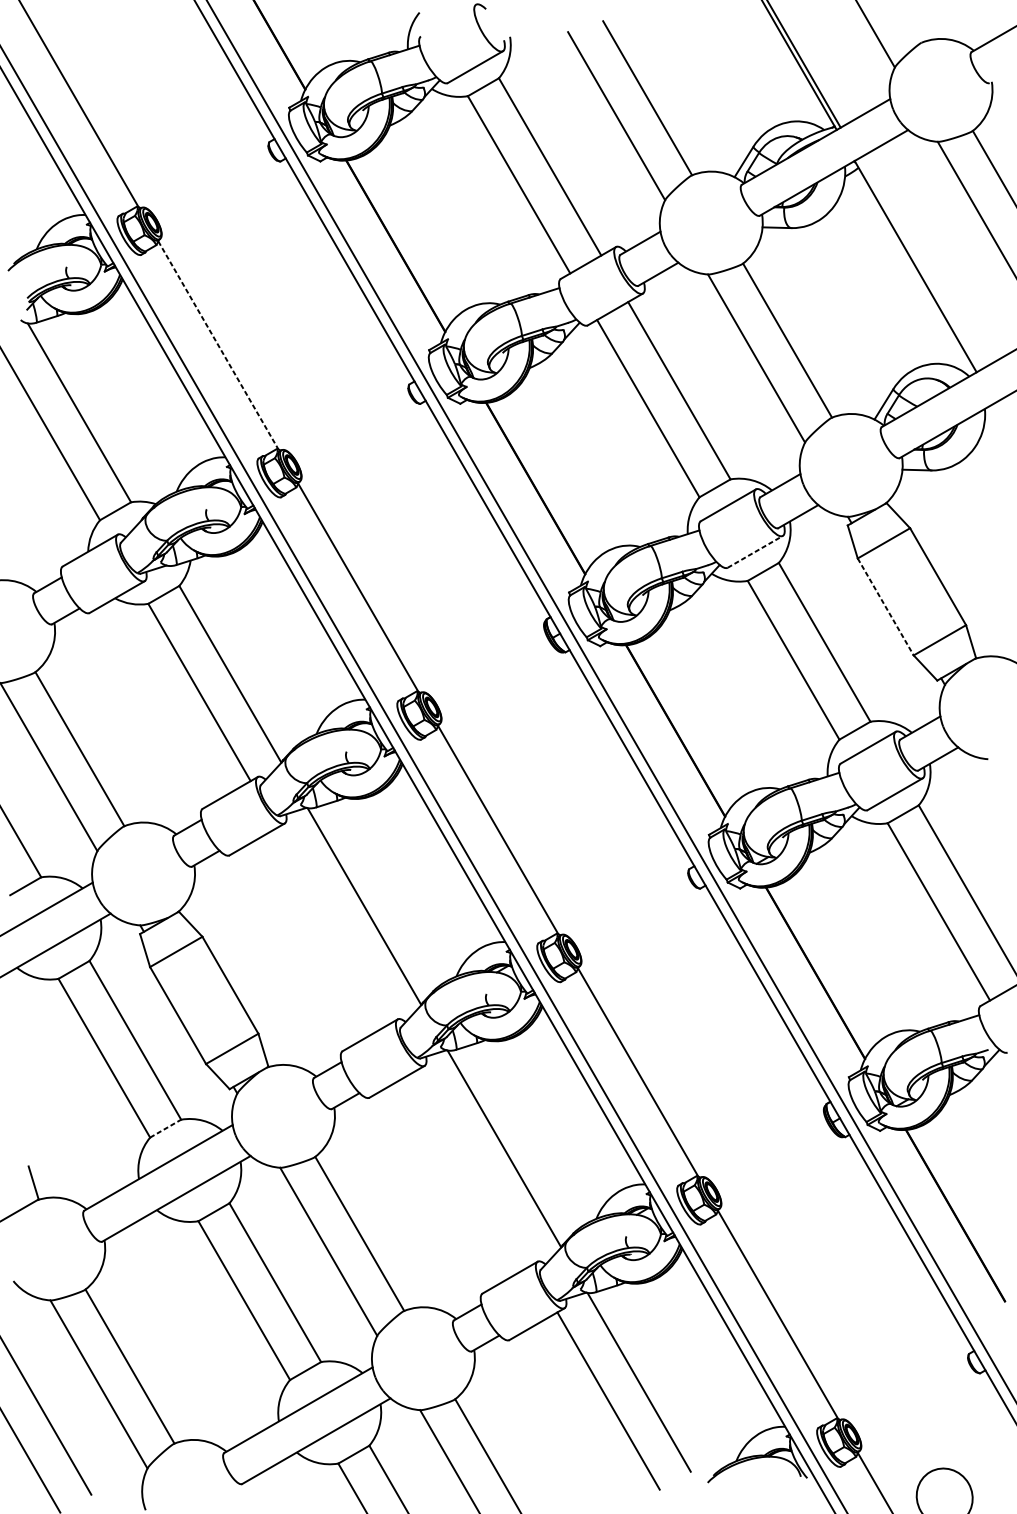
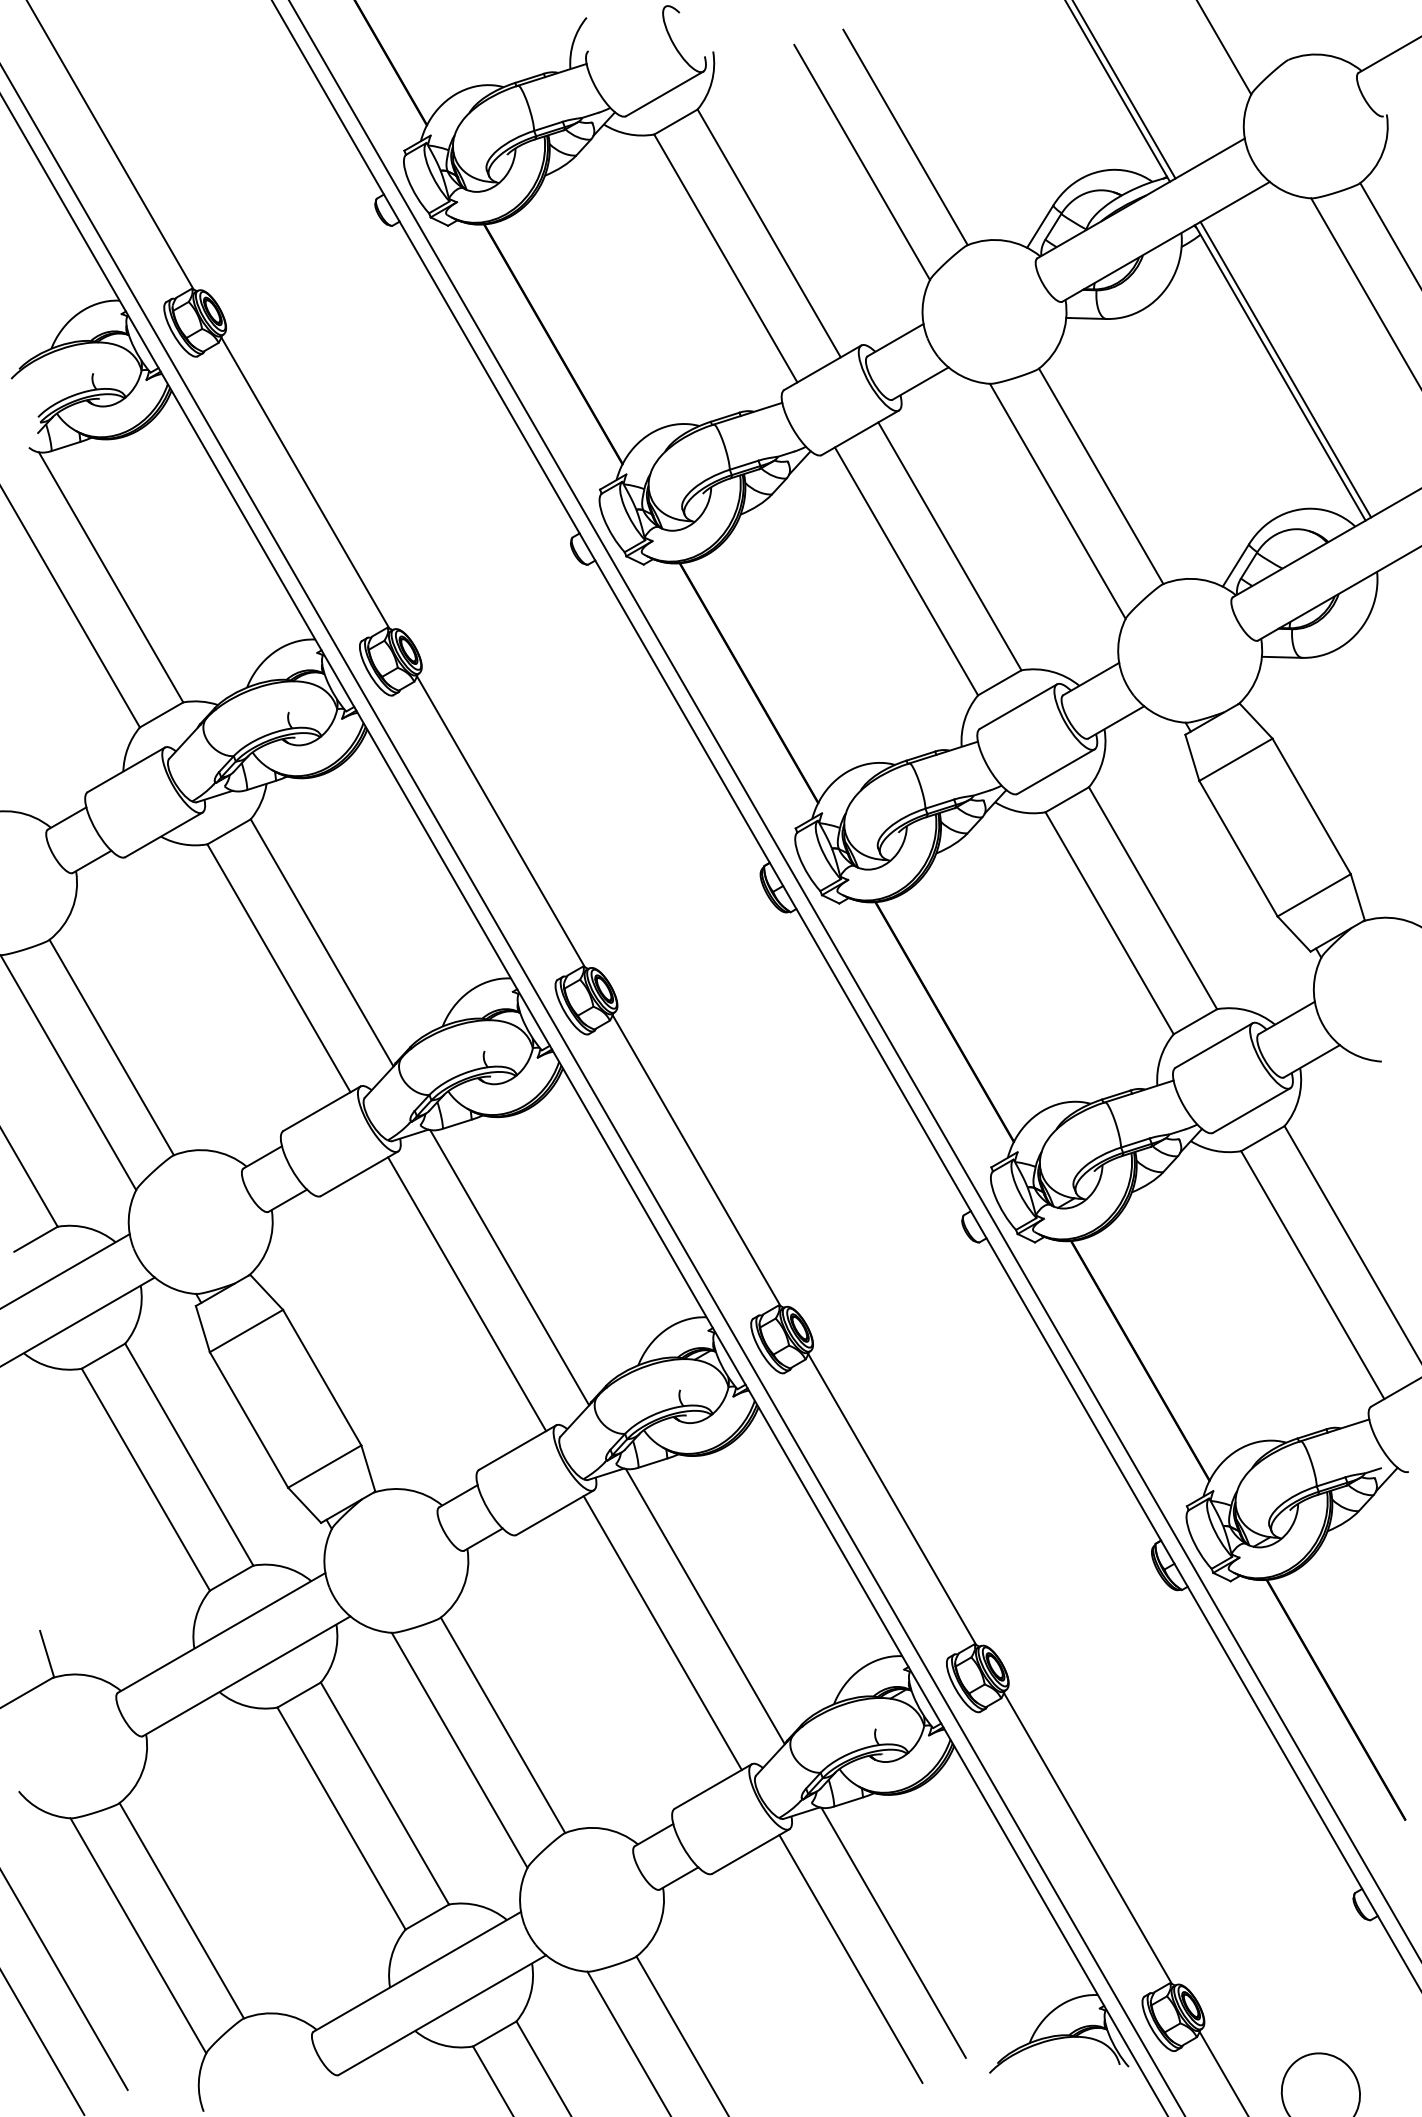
line: (919, 264) -> (1285, 369), added
line: (218, 345) -> (305, 483), dashed -> solid
line: (755, 551) -> (1056, 771), dashed -> solid
line: (885, 607) -> (1238, 849), dashed -> solid
line: (334, 925) -> (467, 1294), added
line: (166, 1128) -> (232, 1577), dashed -> solid
line: (473, 1168) -> (662, 1633), added

